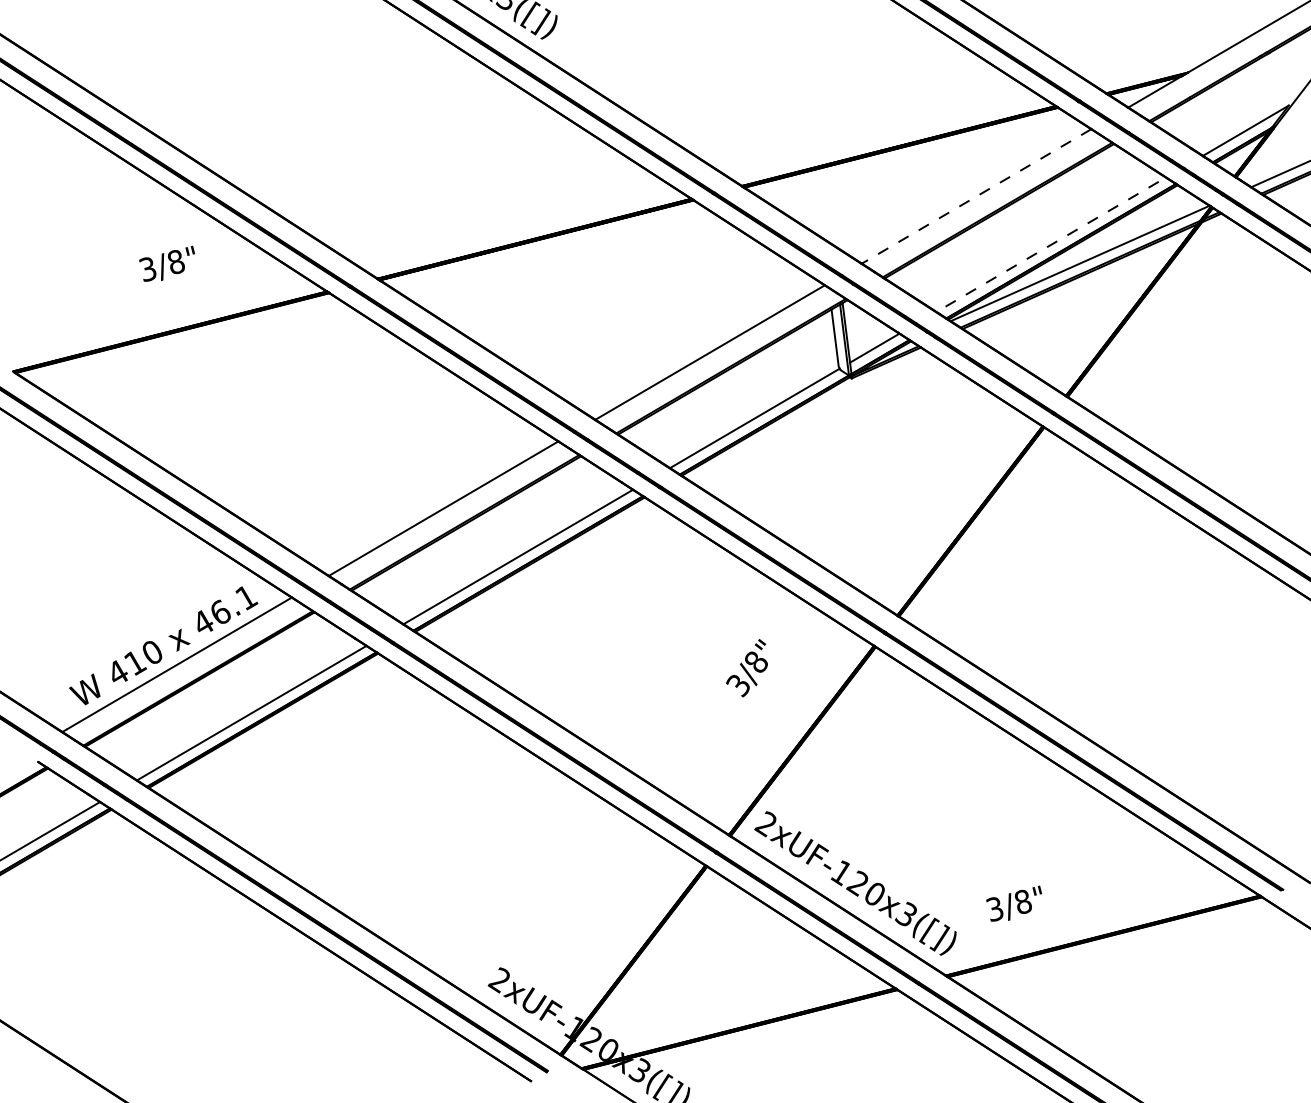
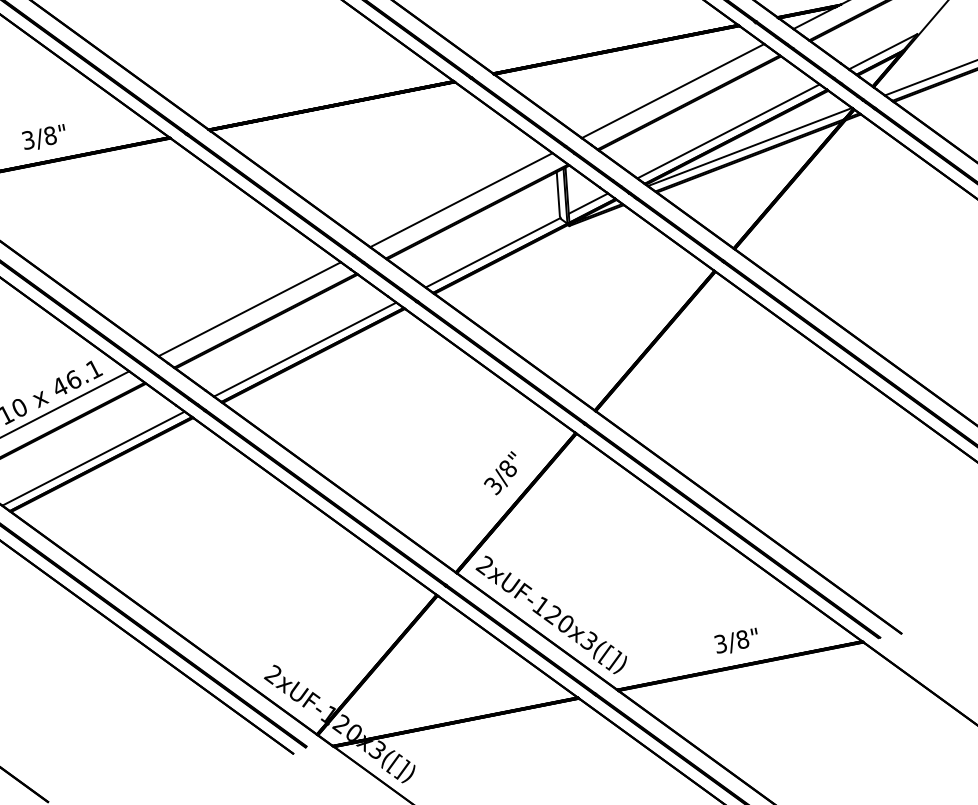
line: (976, 196) -> (673, 91), dashed -> solid
line: (1045, 248) -> (724, 134), dashed -> solid
text: (166, 263) -> (42, 136), moved
text: (746, 668) -> (500, 473), moved
text: (1014, 903) -> (735, 640), moved

